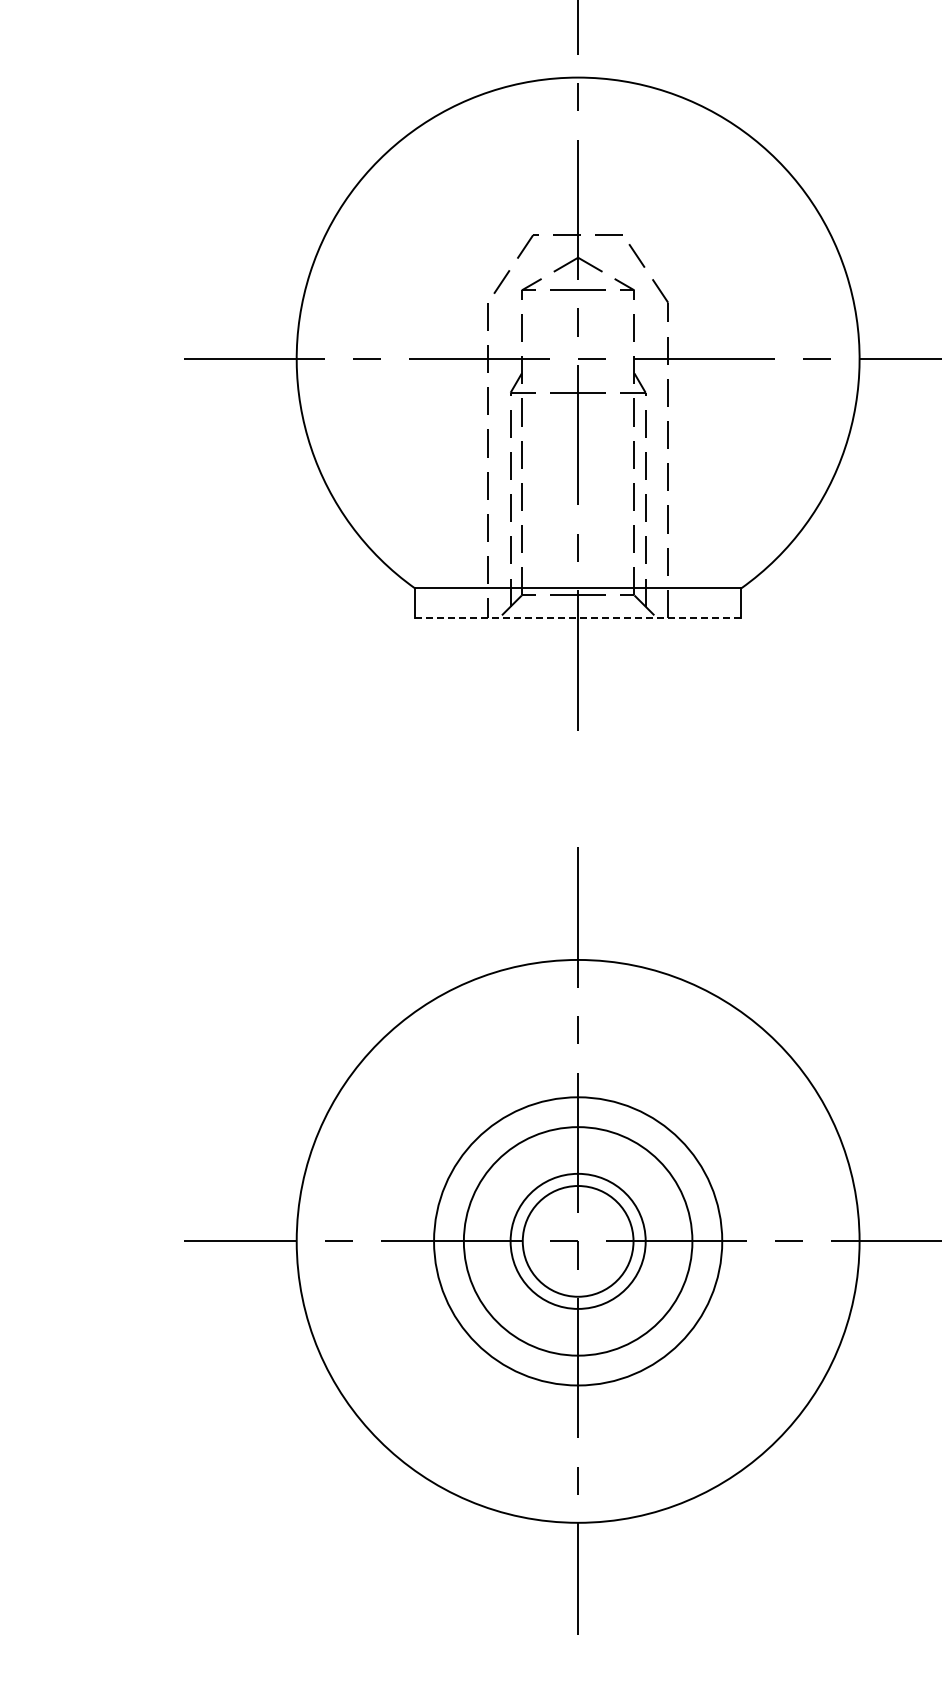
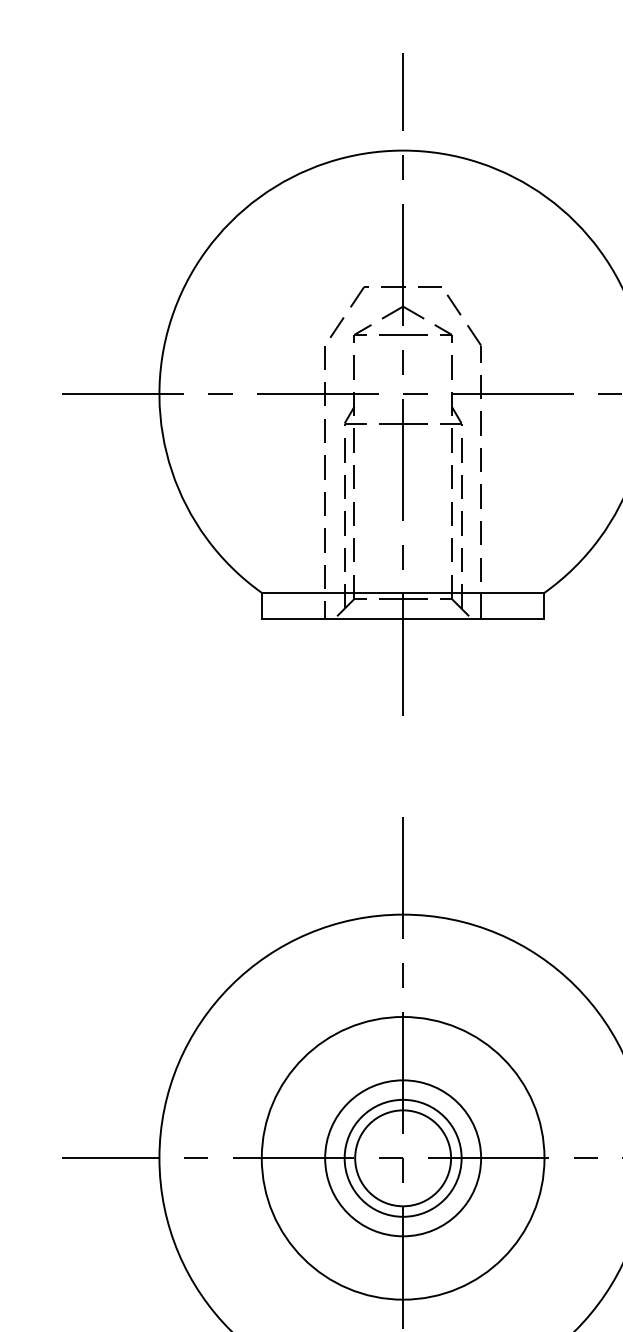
line: (578, 617) -> (403, 618), dashed -> solid
circle: (577, 1241) -> (402, 1158), size x1.43
circle: (578, 1241) -> (403, 1158), size x0.62

